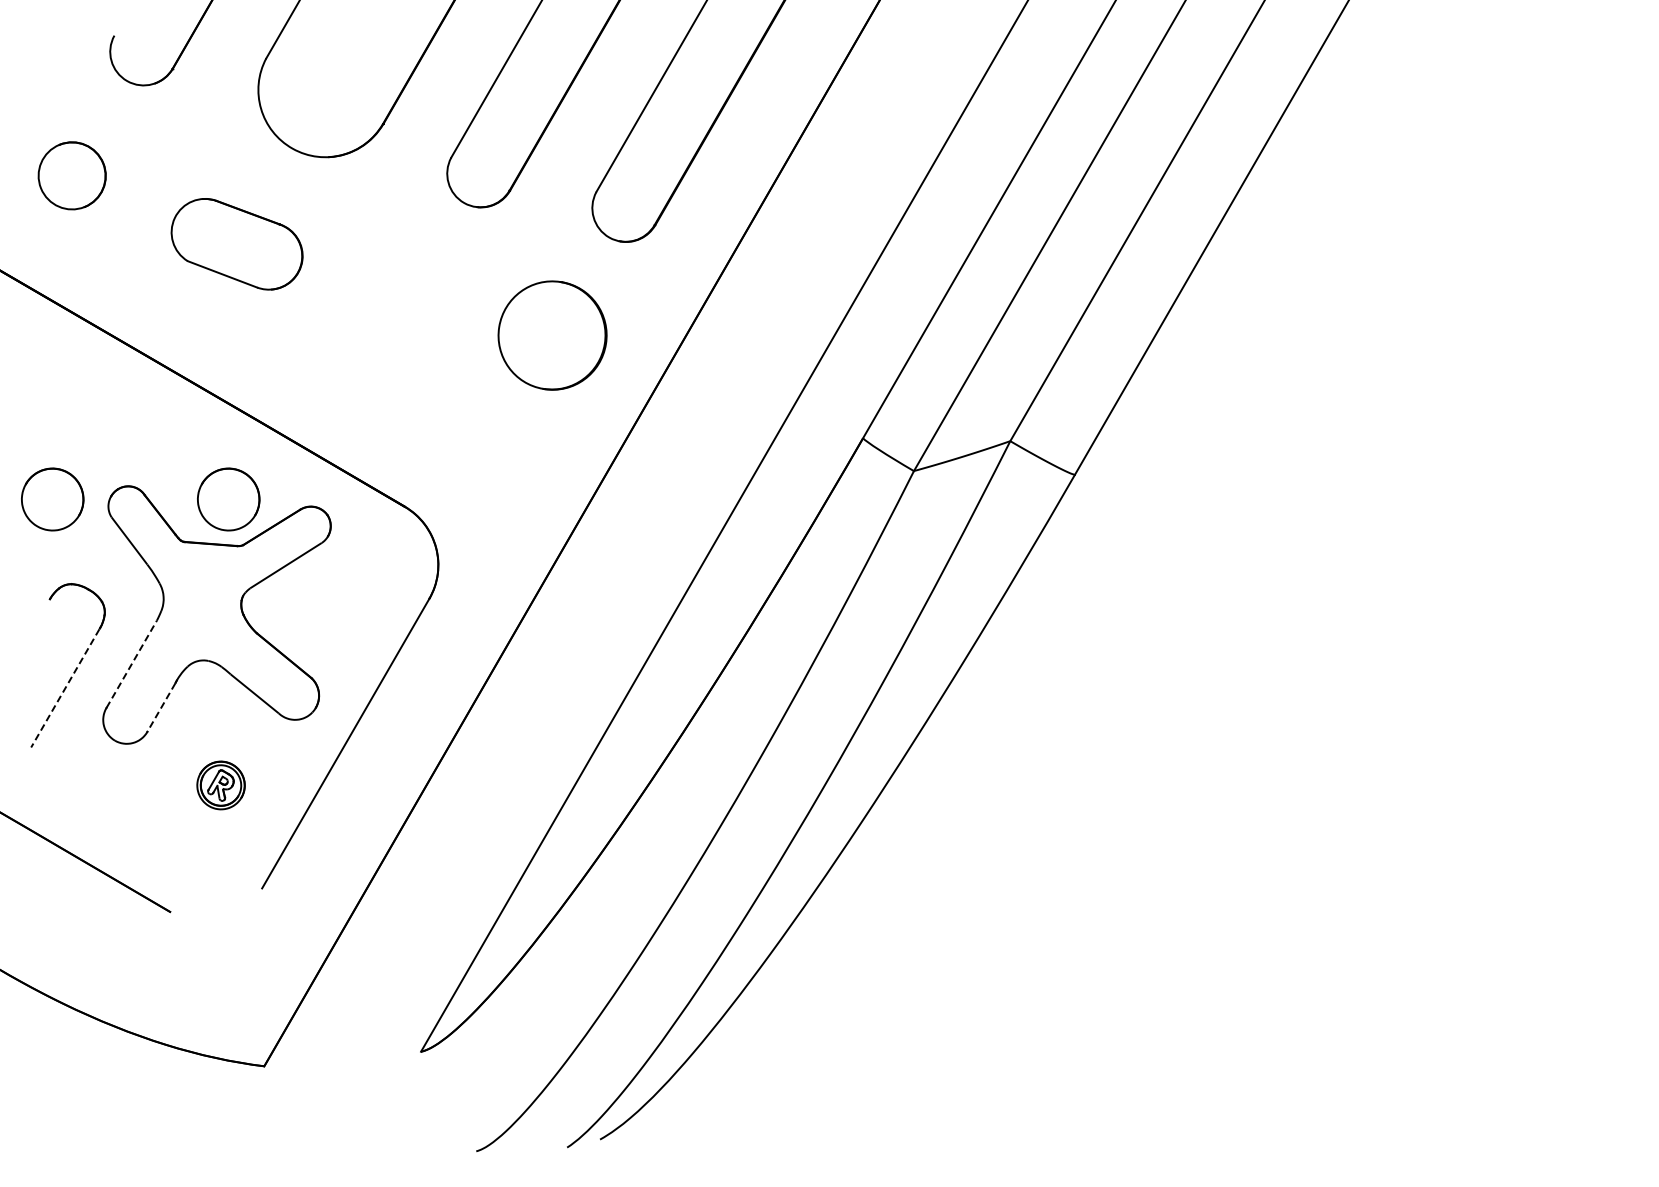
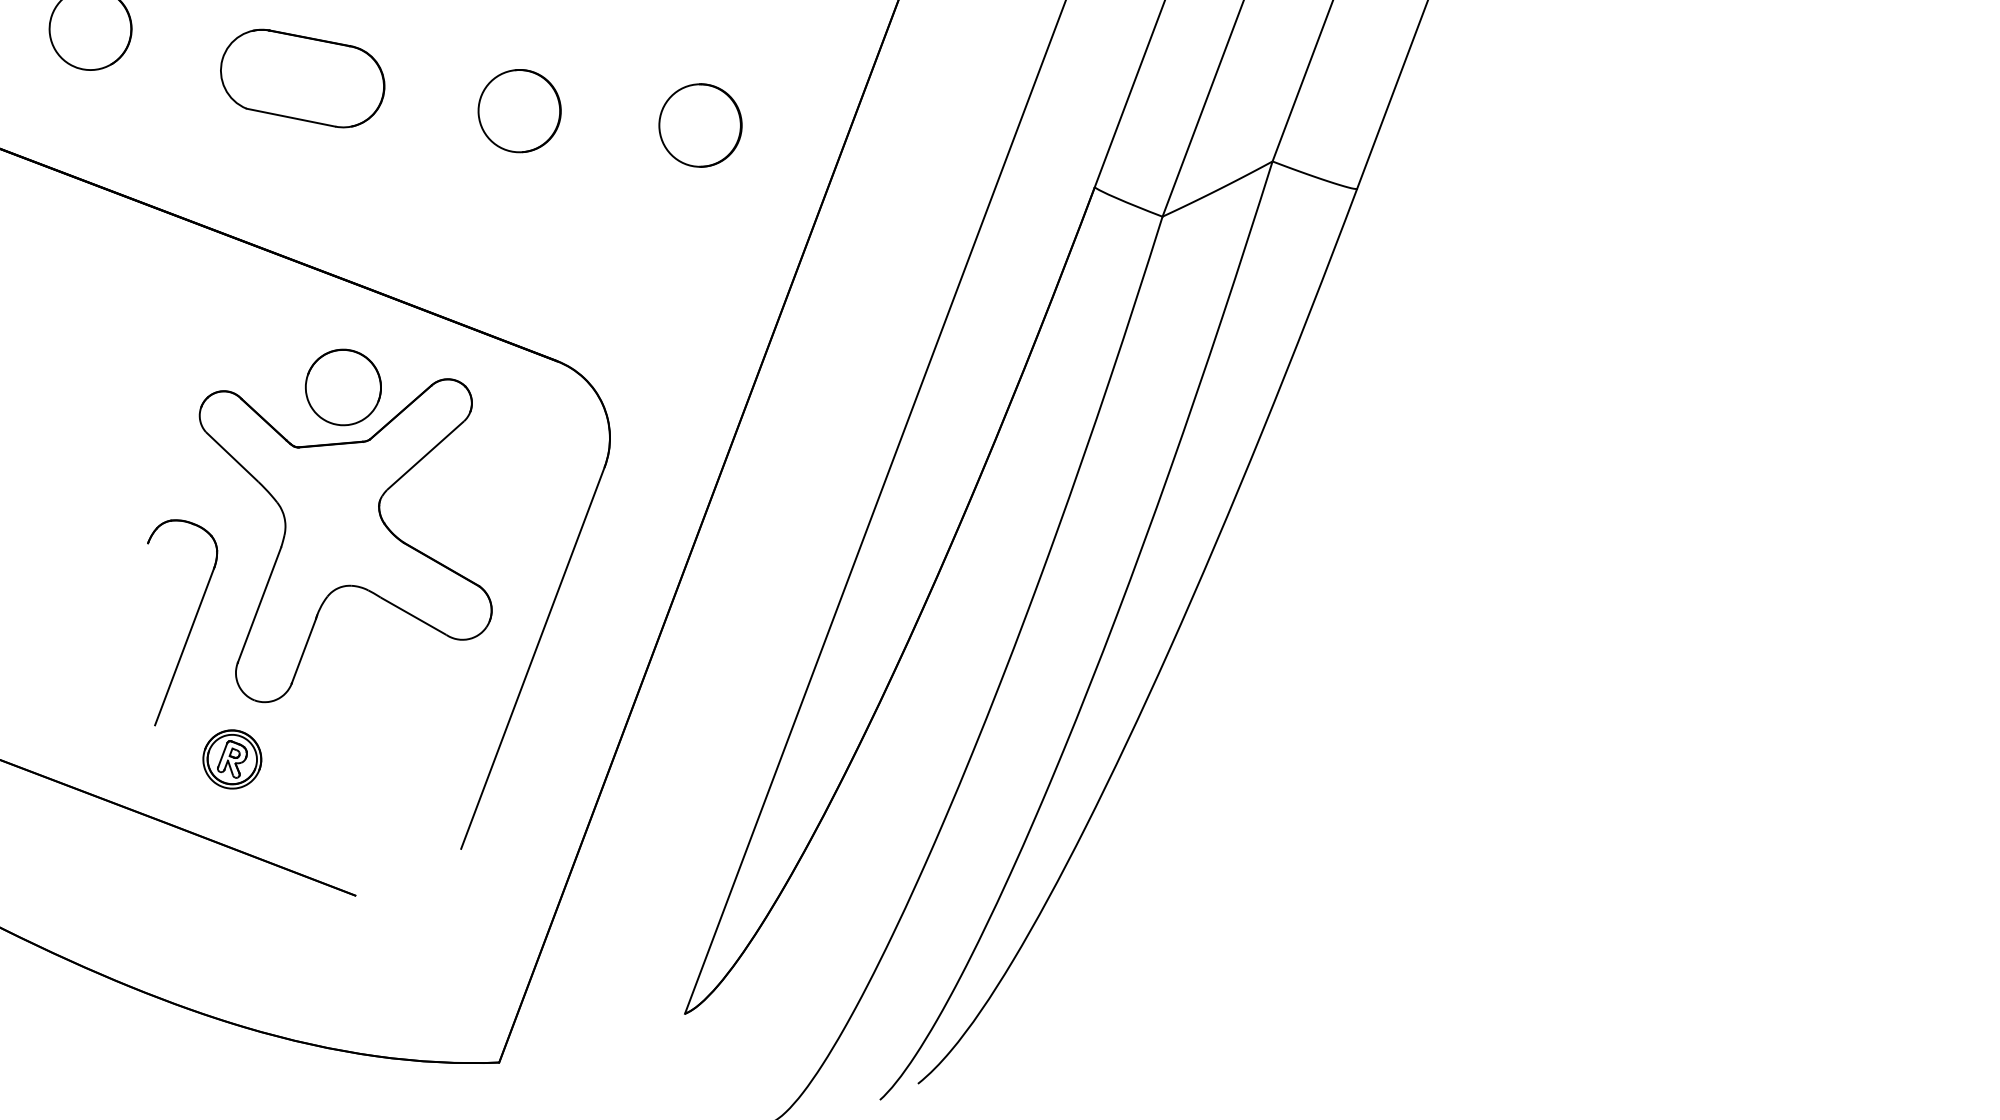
part: (407, 299) -> (518, 111), added
part: (552, 335) -> (700, 125), size x0.62
part: (52, 499) -> (131, 422), removed
line: (131, 663) -> (259, 604), dashed -> solid
line: (65, 688) -> (184, 647), dashed -> solid
line: (161, 707) -> (303, 651), dashed -> solid
part: (220, 785) -> (231, 759), moved

